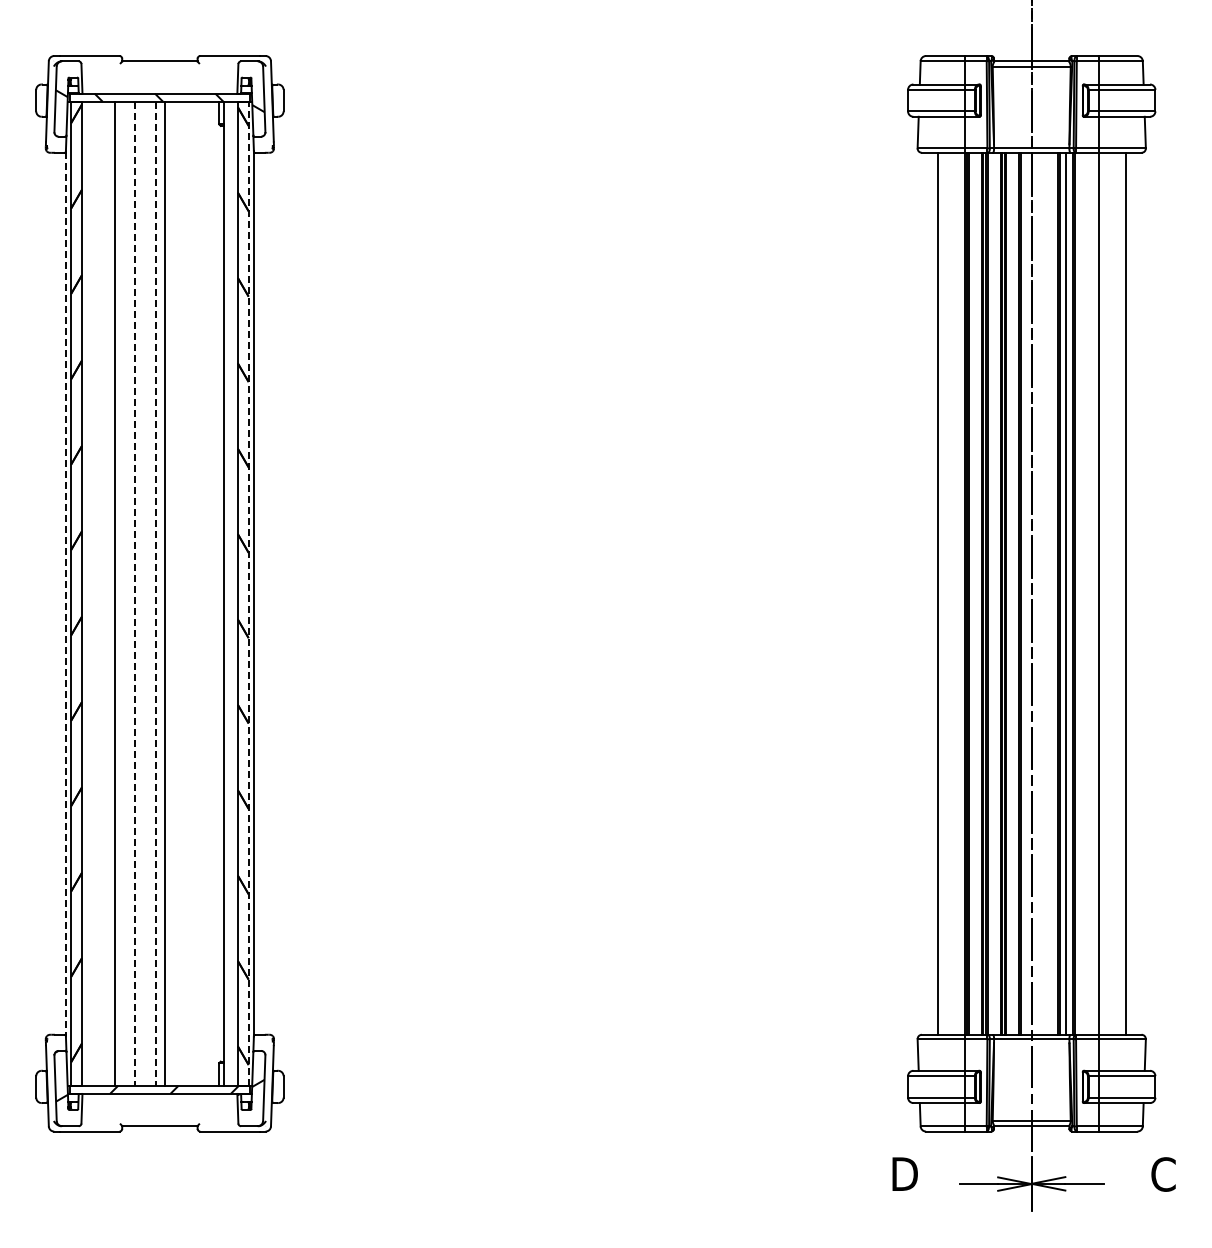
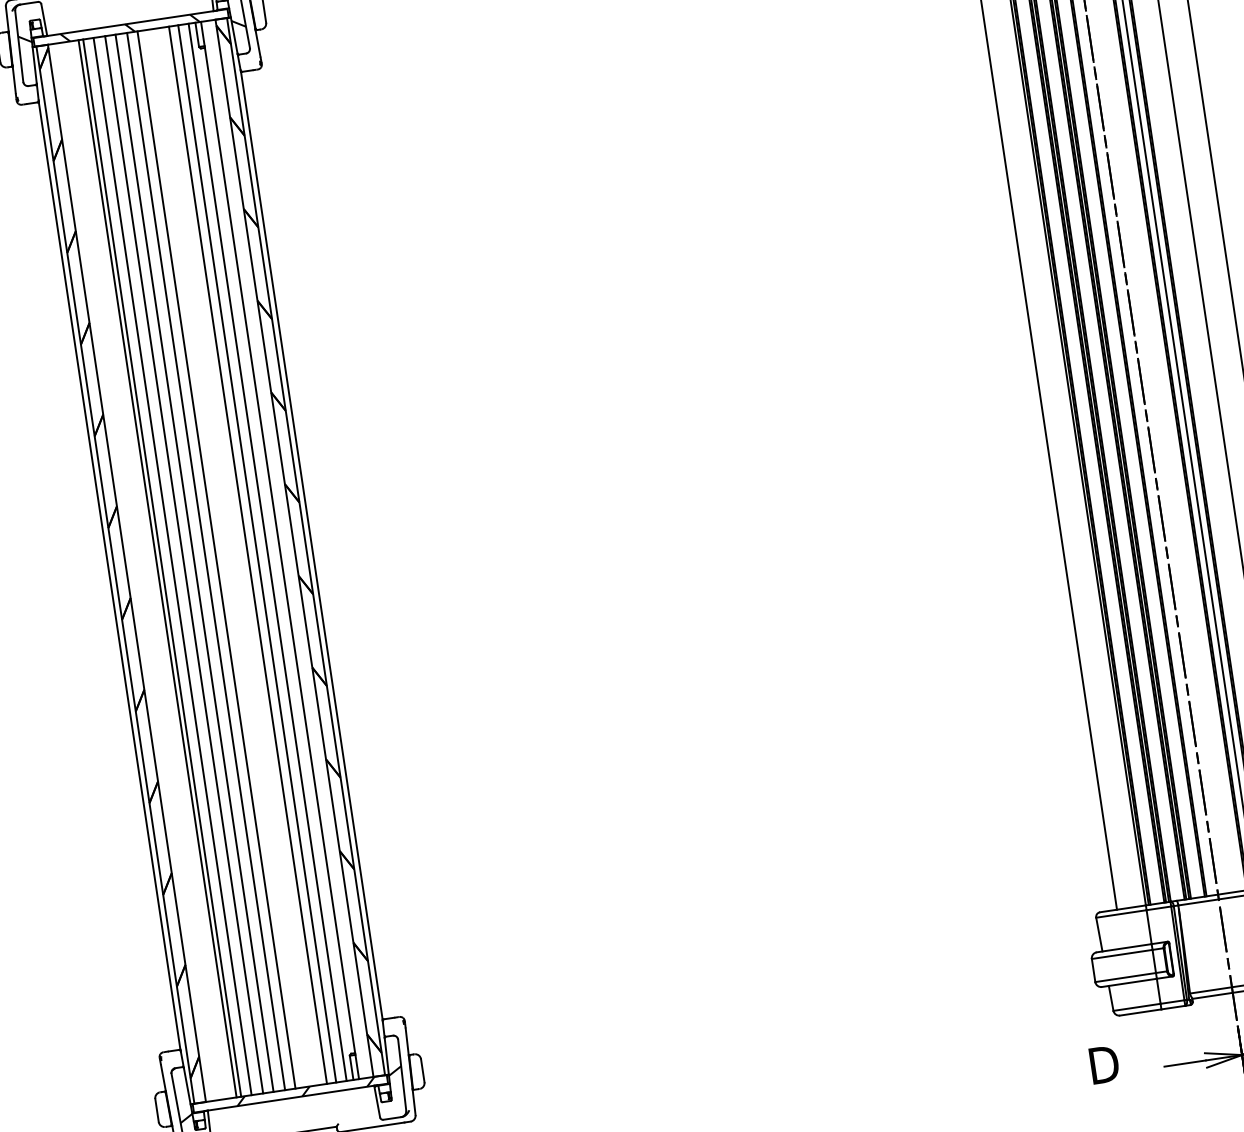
line: (65, 593) -> (109, 575), dashed -> solid
line: (110, 593) -> (157, 568), added
line: (124, 593) -> (172, 566), added
line: (144, 593) -> (194, 563), added
line: (194, 593) -> (247, 555), added
line: (203, 593) -> (257, 553), added
line: (212, 593) -> (267, 552), added
line: (248, 593) -> (305, 546), dashed -> solid
line: (135, 594) -> (184, 565), dashed -> solid
line: (155, 594) -> (206, 562), dashed -> solid

